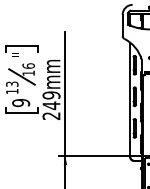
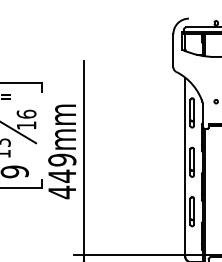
text: (51, 115) -> (62, 191), 249mm -> 449mm

